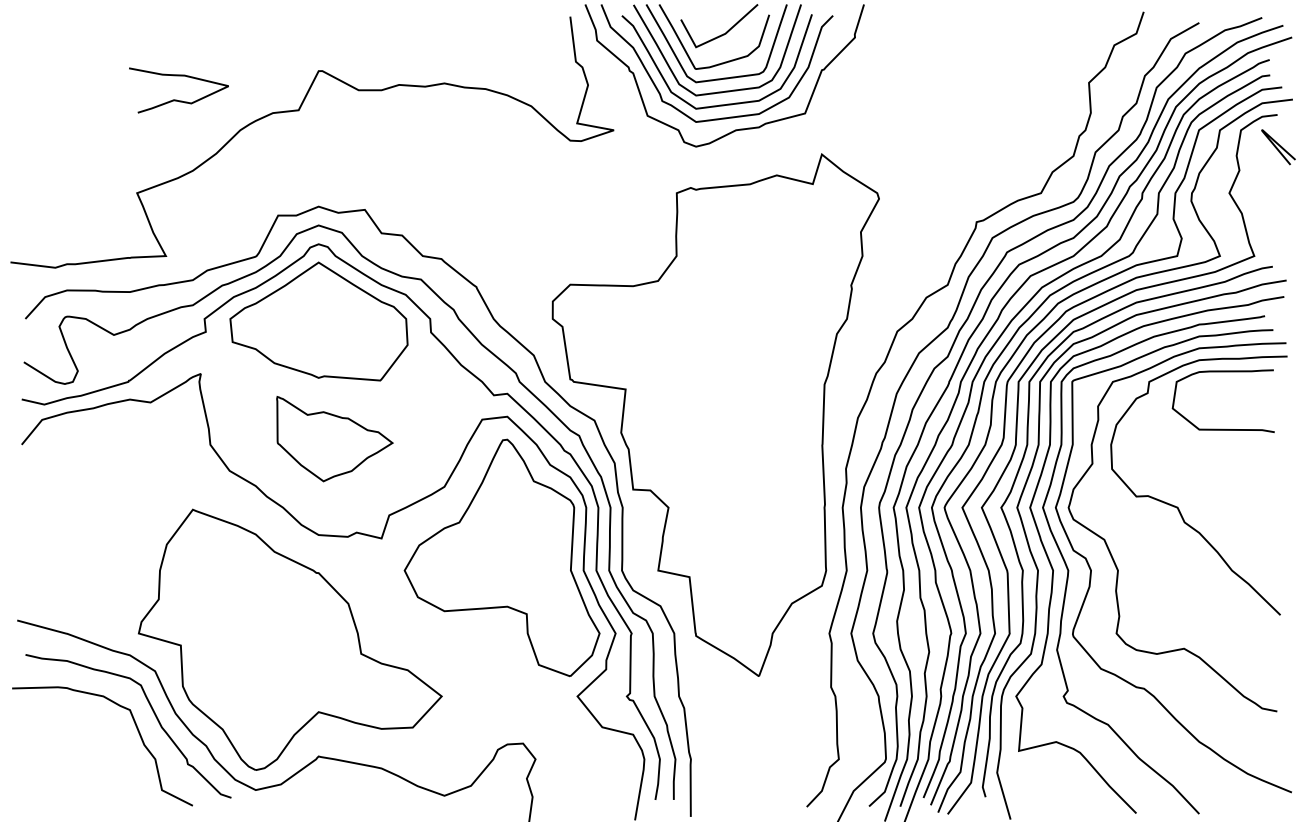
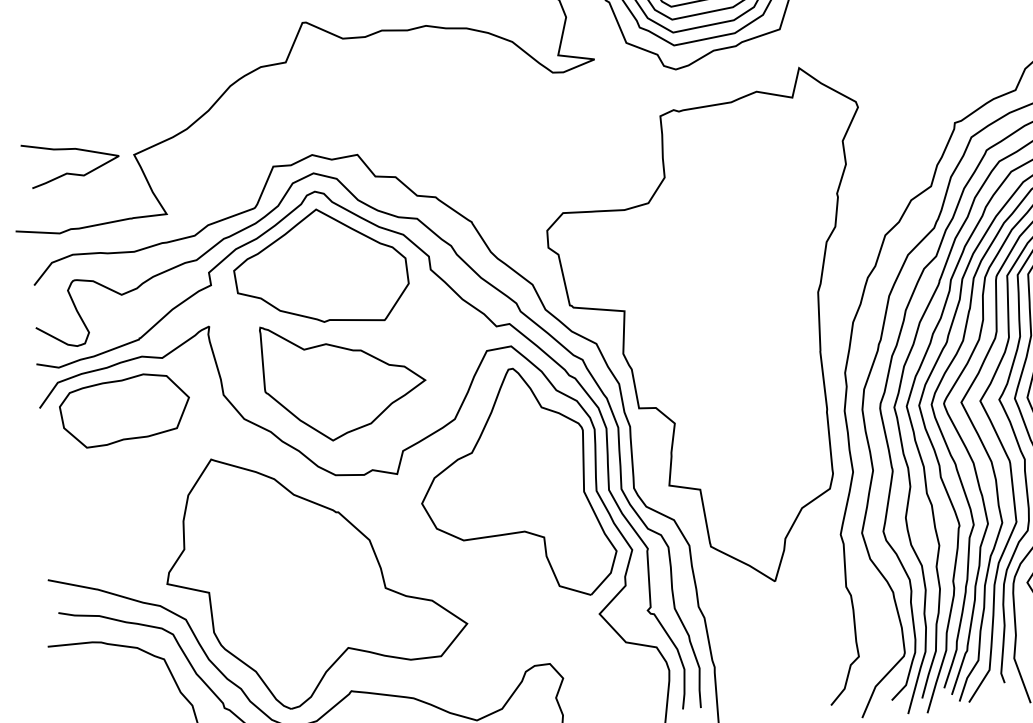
curve: (177, 99) -> (70, 172), moved
part: (334, 438) -> (344, 379), size x1.43
part: (108, 452) -> (124, 409), added

